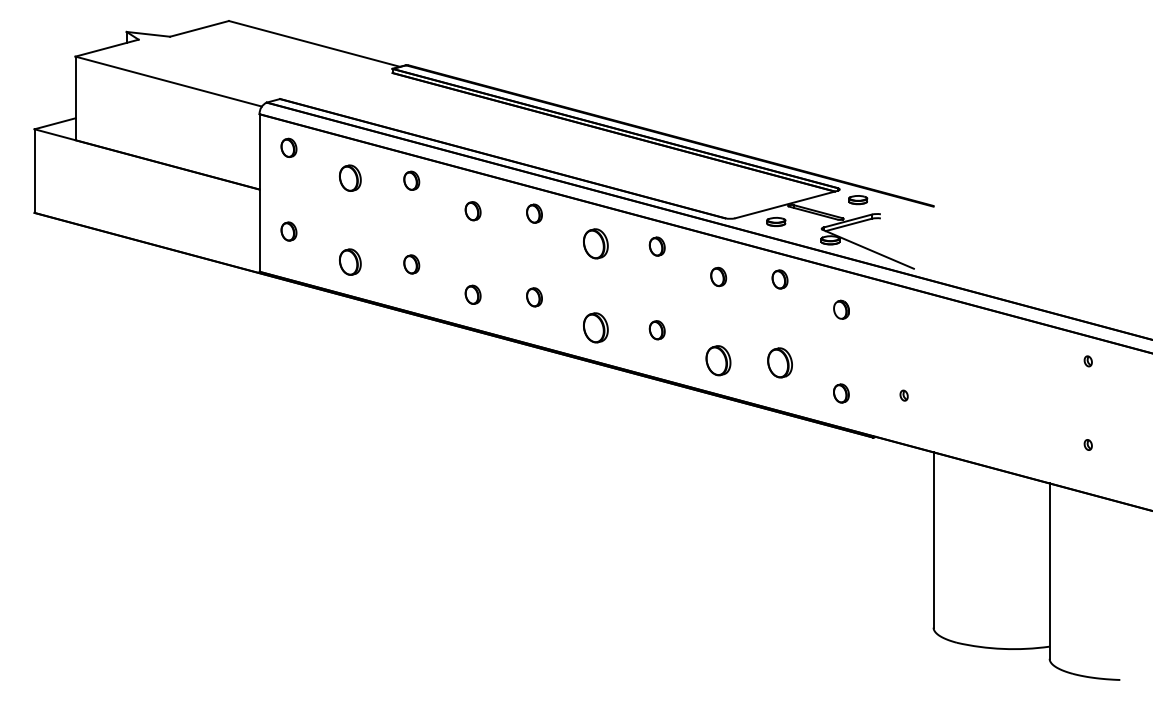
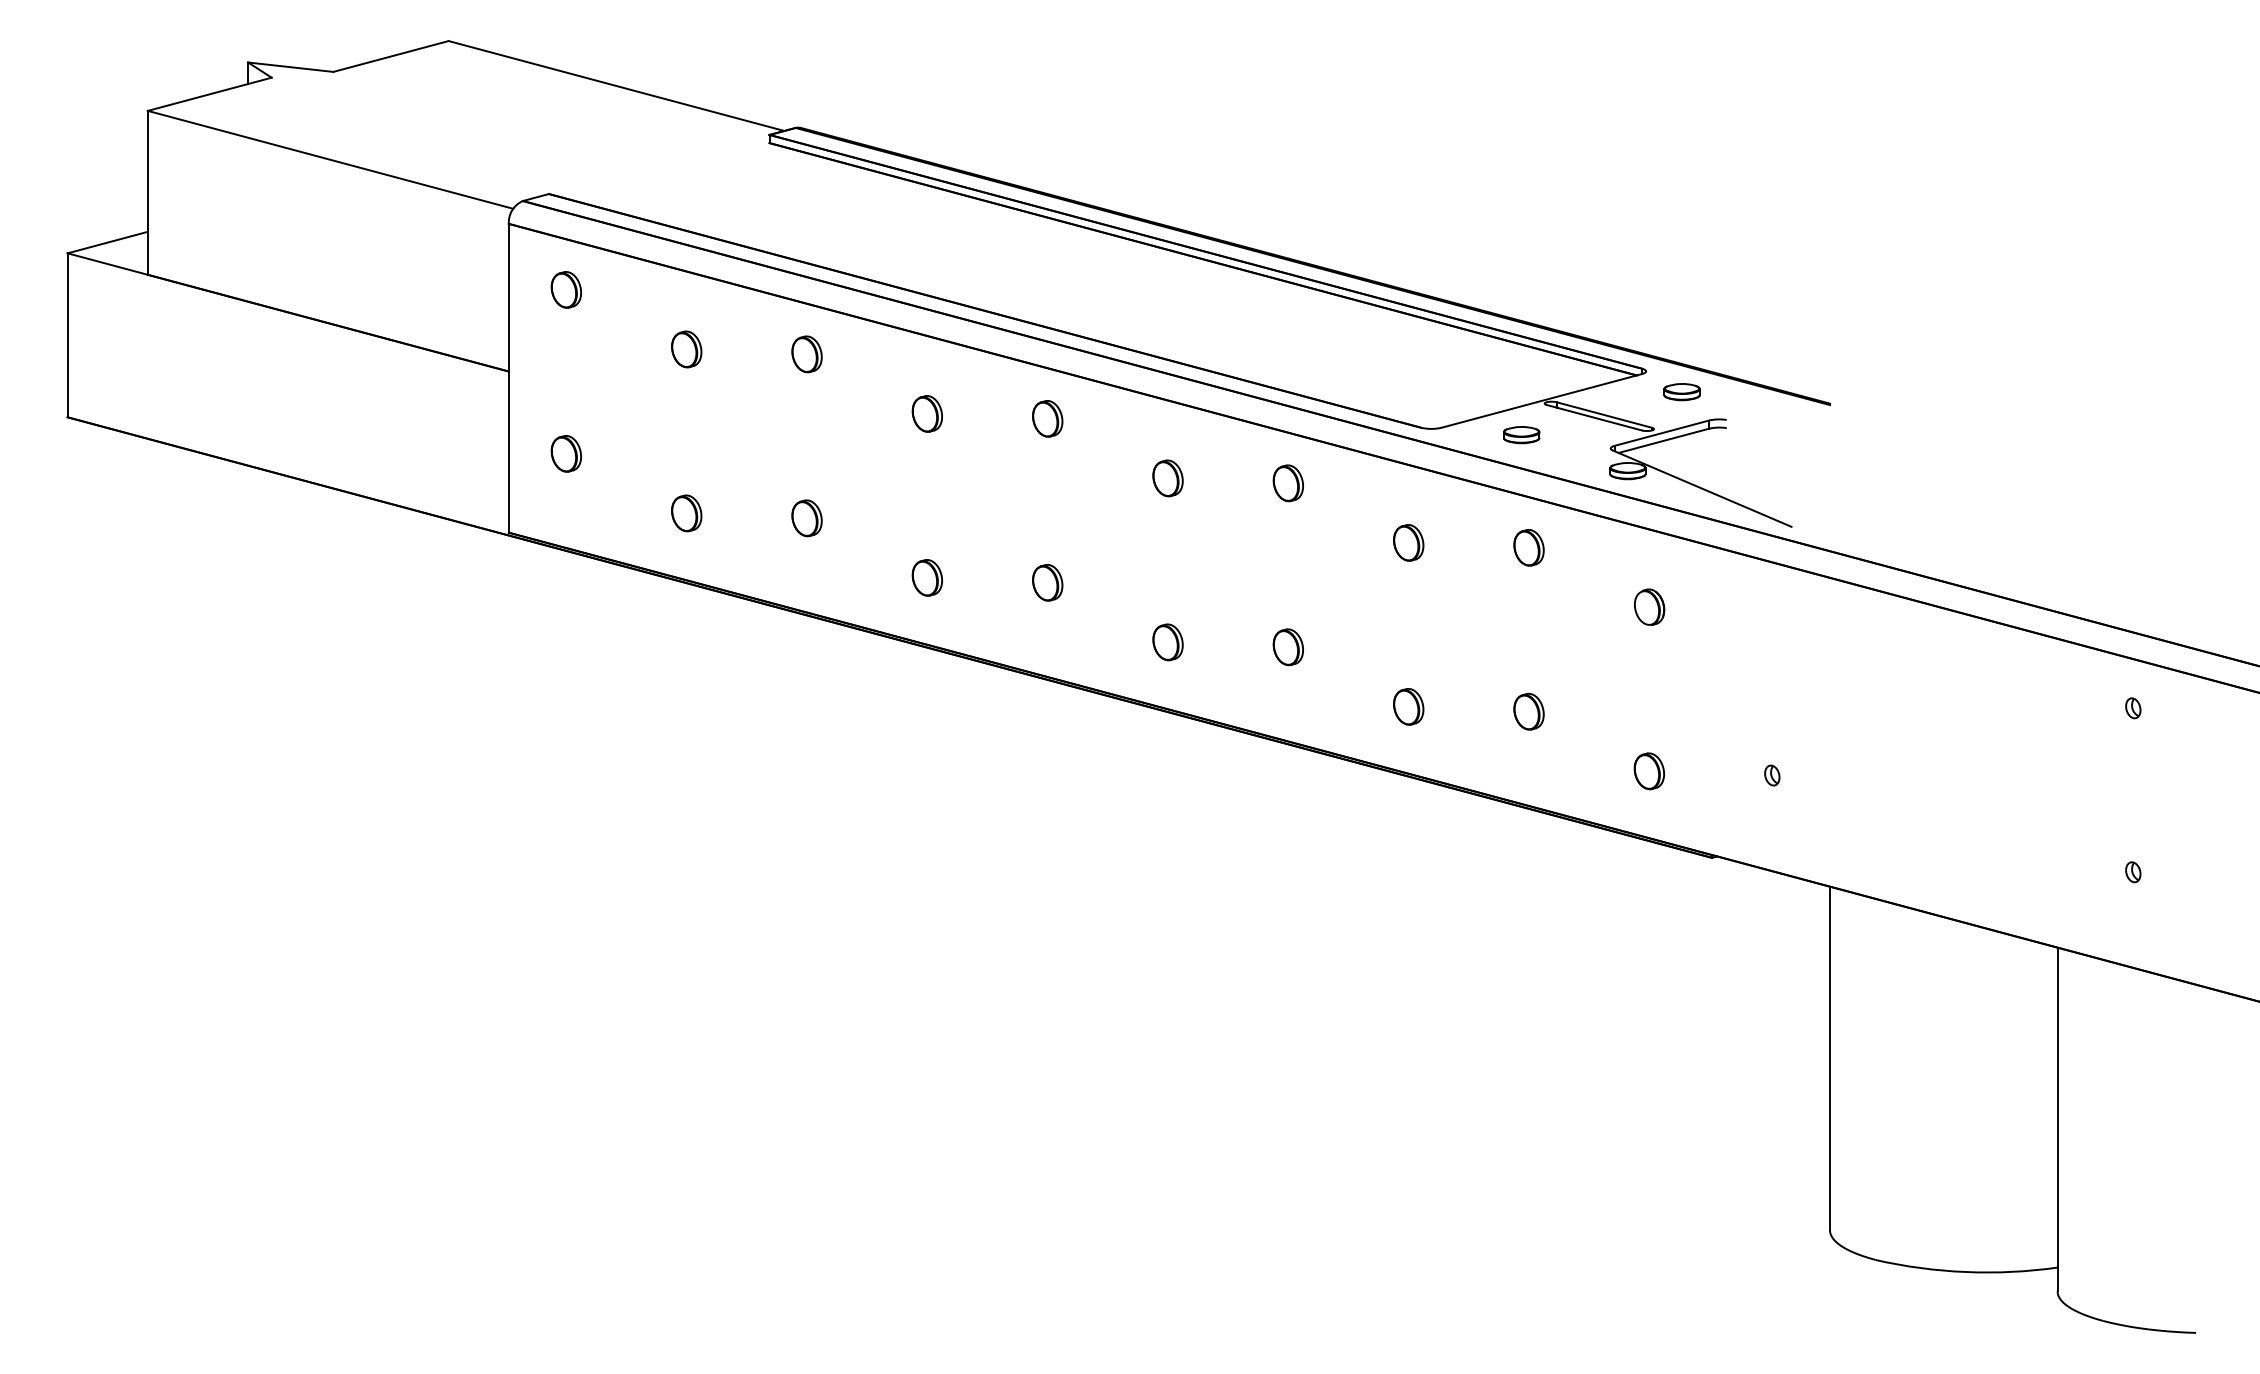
part: (350, 178) -> (686, 349), size x0.71
part: (595, 244) -> (1167, 479), size x0.62
part: (350, 261) -> (686, 512), size x0.71
part: (595, 327) -> (1167, 641), size x0.62
part: (718, 360) -> (1408, 706), size x0.62
part: (779, 363) -> (1527, 712), size x0.62

